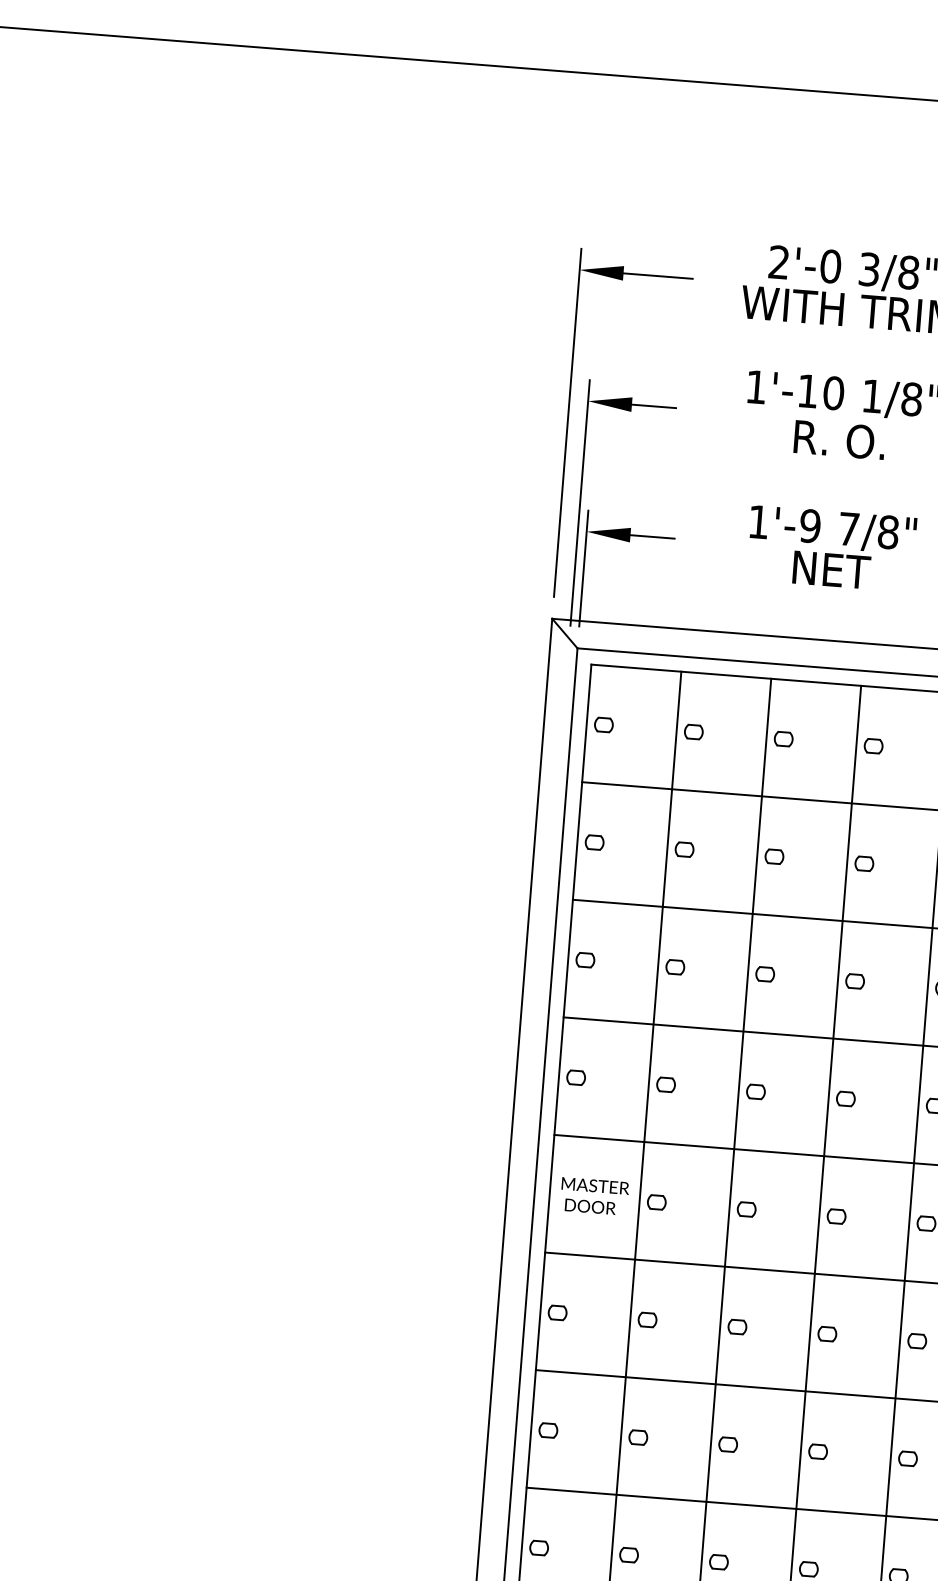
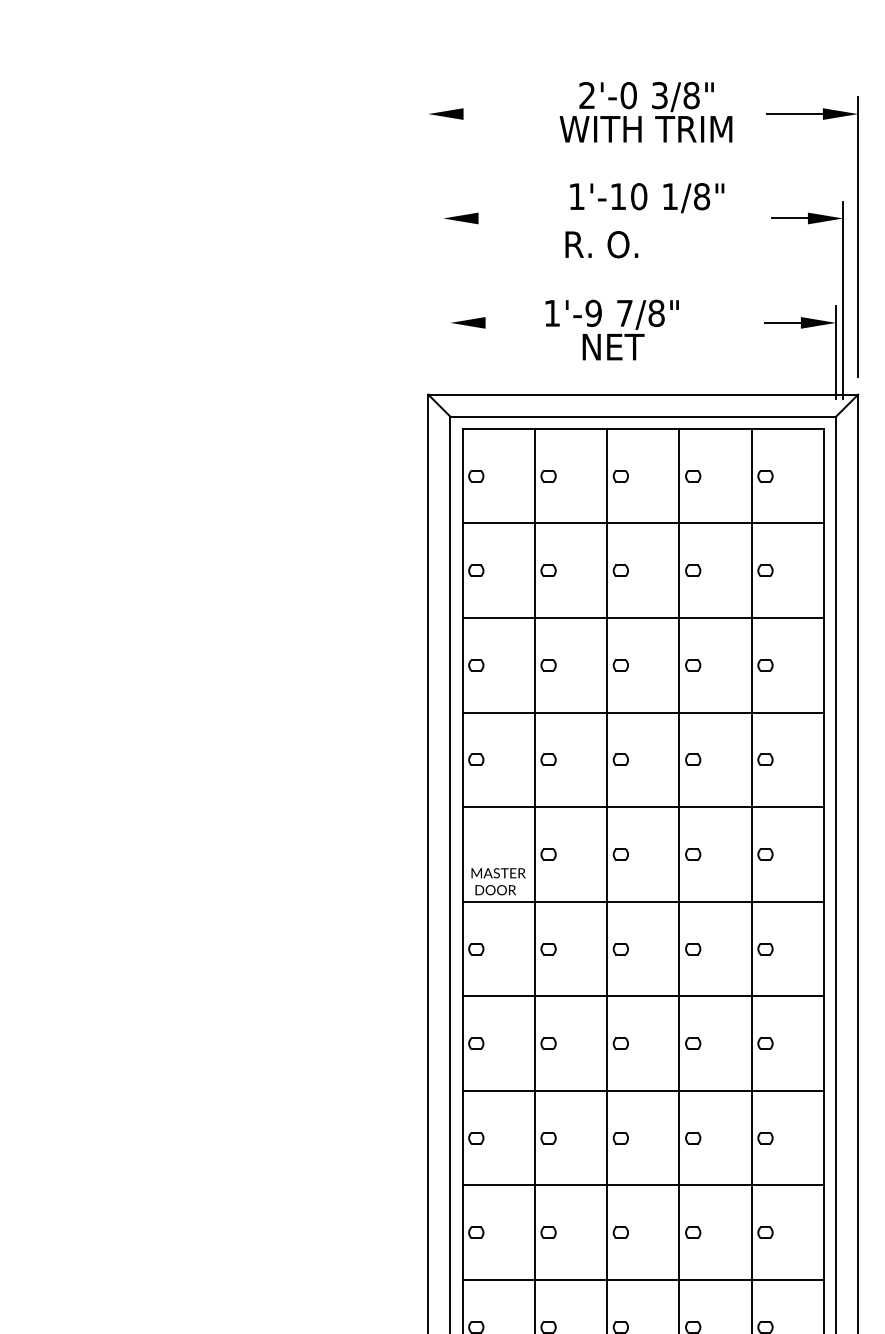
line: (658, 276) -> (491, 114), removed
line: (654, 406) -> (496, 218), removed
line: (567, 423) -> (428, 237), removed
text: (839, 439) -> (601, 244), moved
line: (580, 503) -> (443, 300), removed
line: (652, 536) -> (503, 322), removed
text: (830, 547) -> (611, 329), moved
line: (583, 568) -> (450, 352), removed
text: (594, 1196) -> (498, 881), moved

